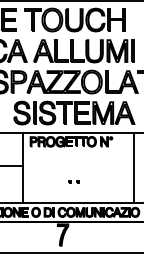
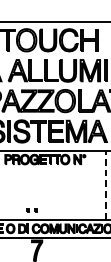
line: (133, 167) -> (106, 184), solid -> dashed
part: (73, 181) -> (31, 210), moved

